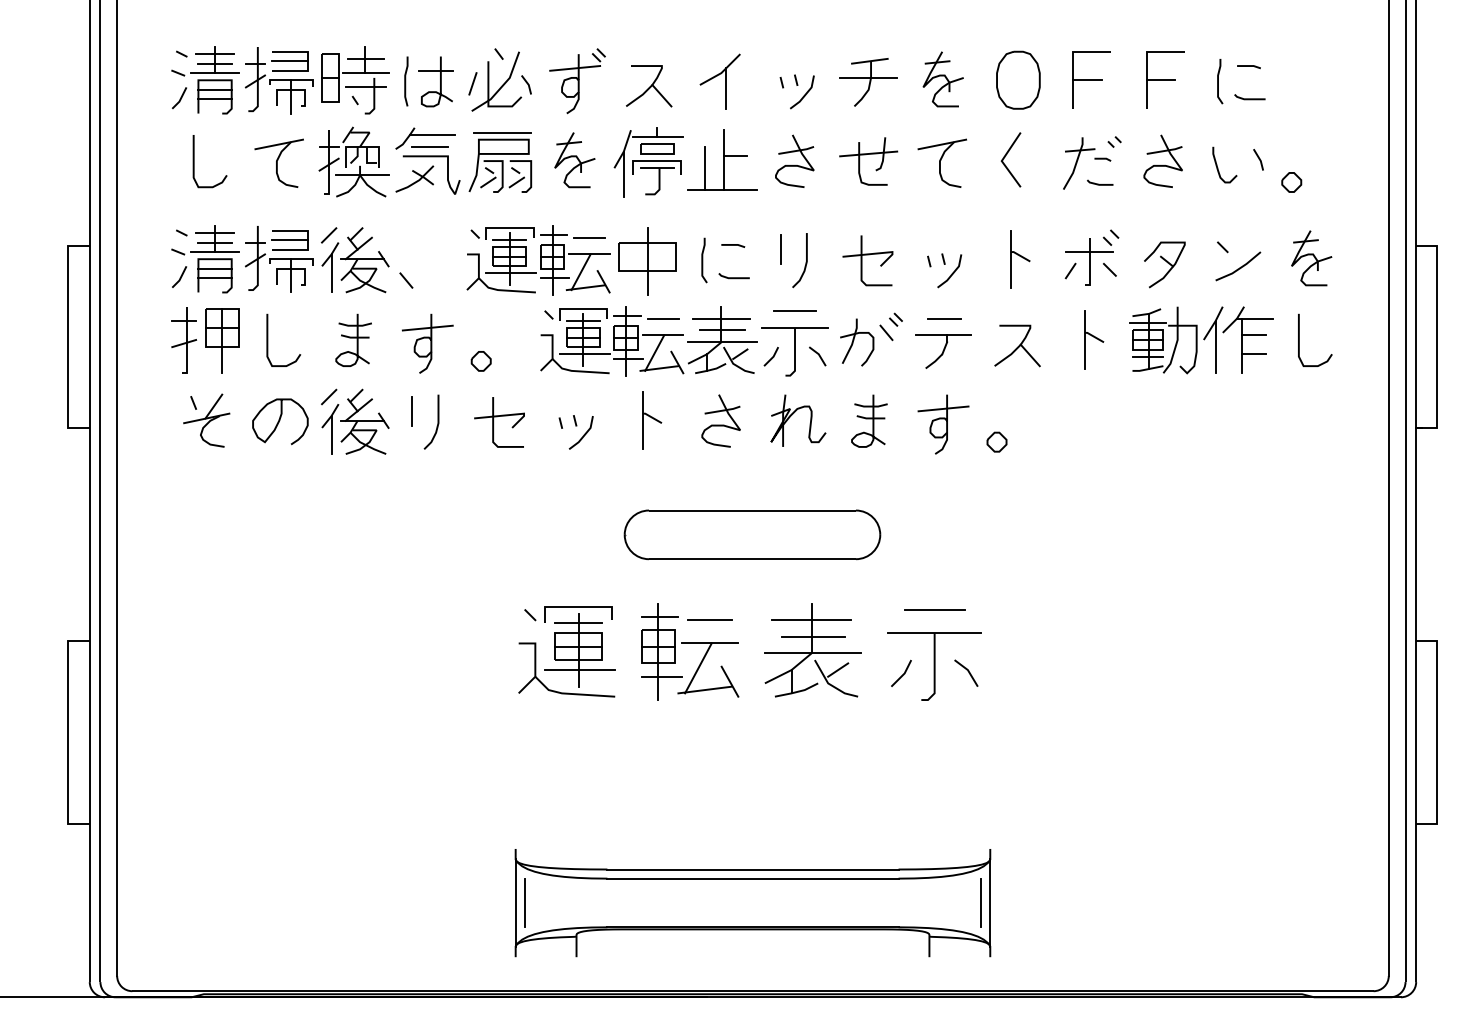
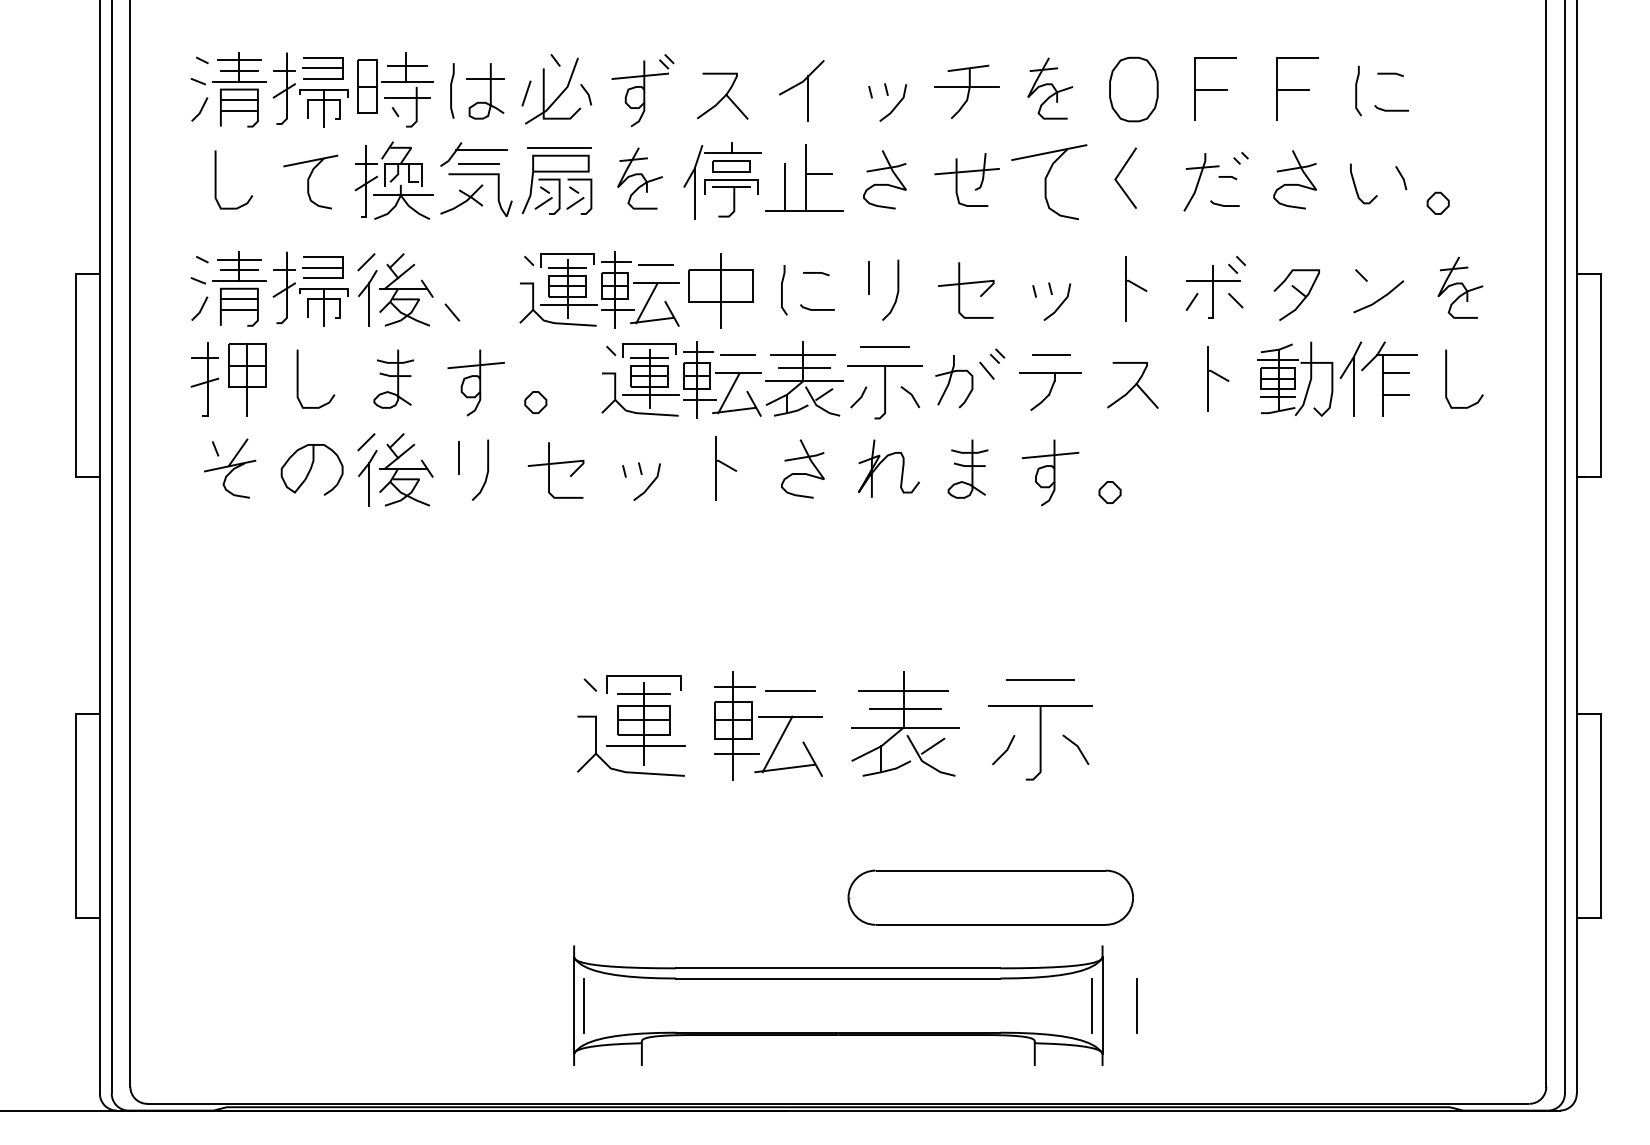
part: (941, 162) -> (1048, 181), size x1.4
part: (752, 534) -> (990, 897), moved
line: (1020, 902) -> (1136, 1005), added

